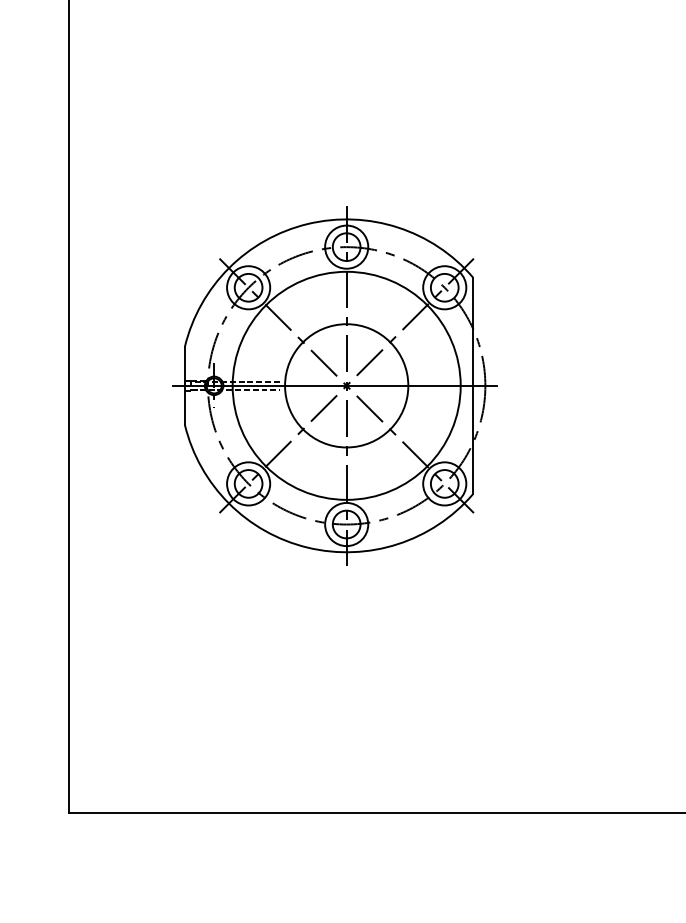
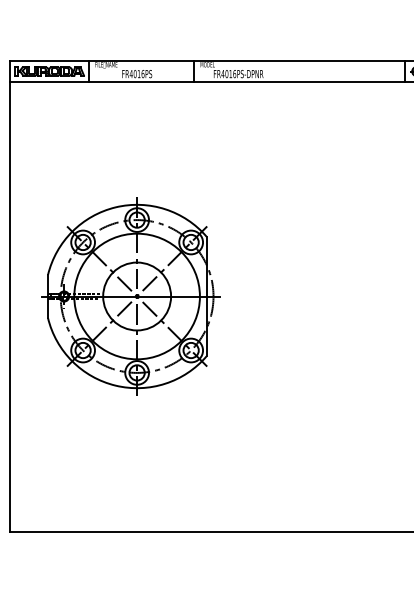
part: (334, 385) -> (130, 296), moved

